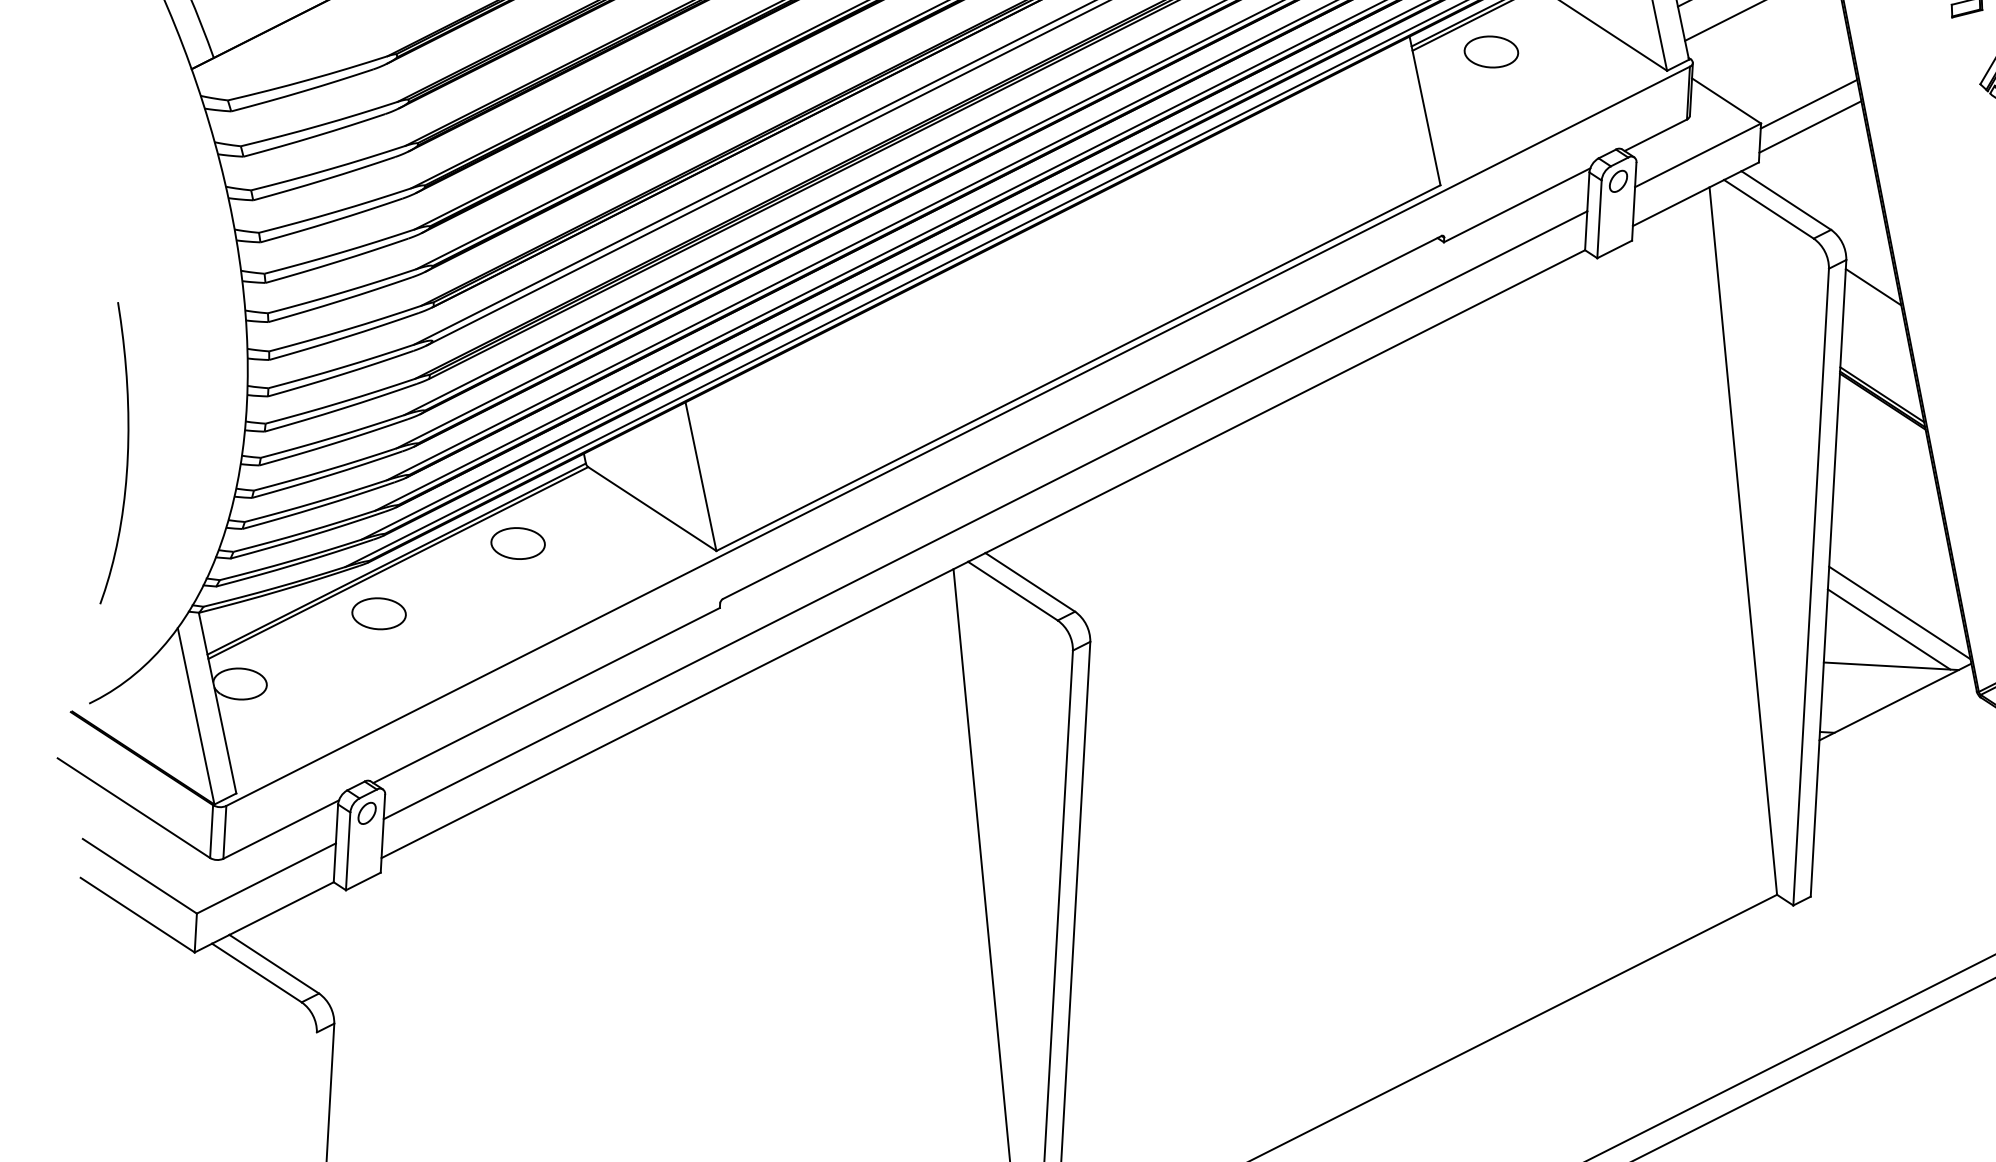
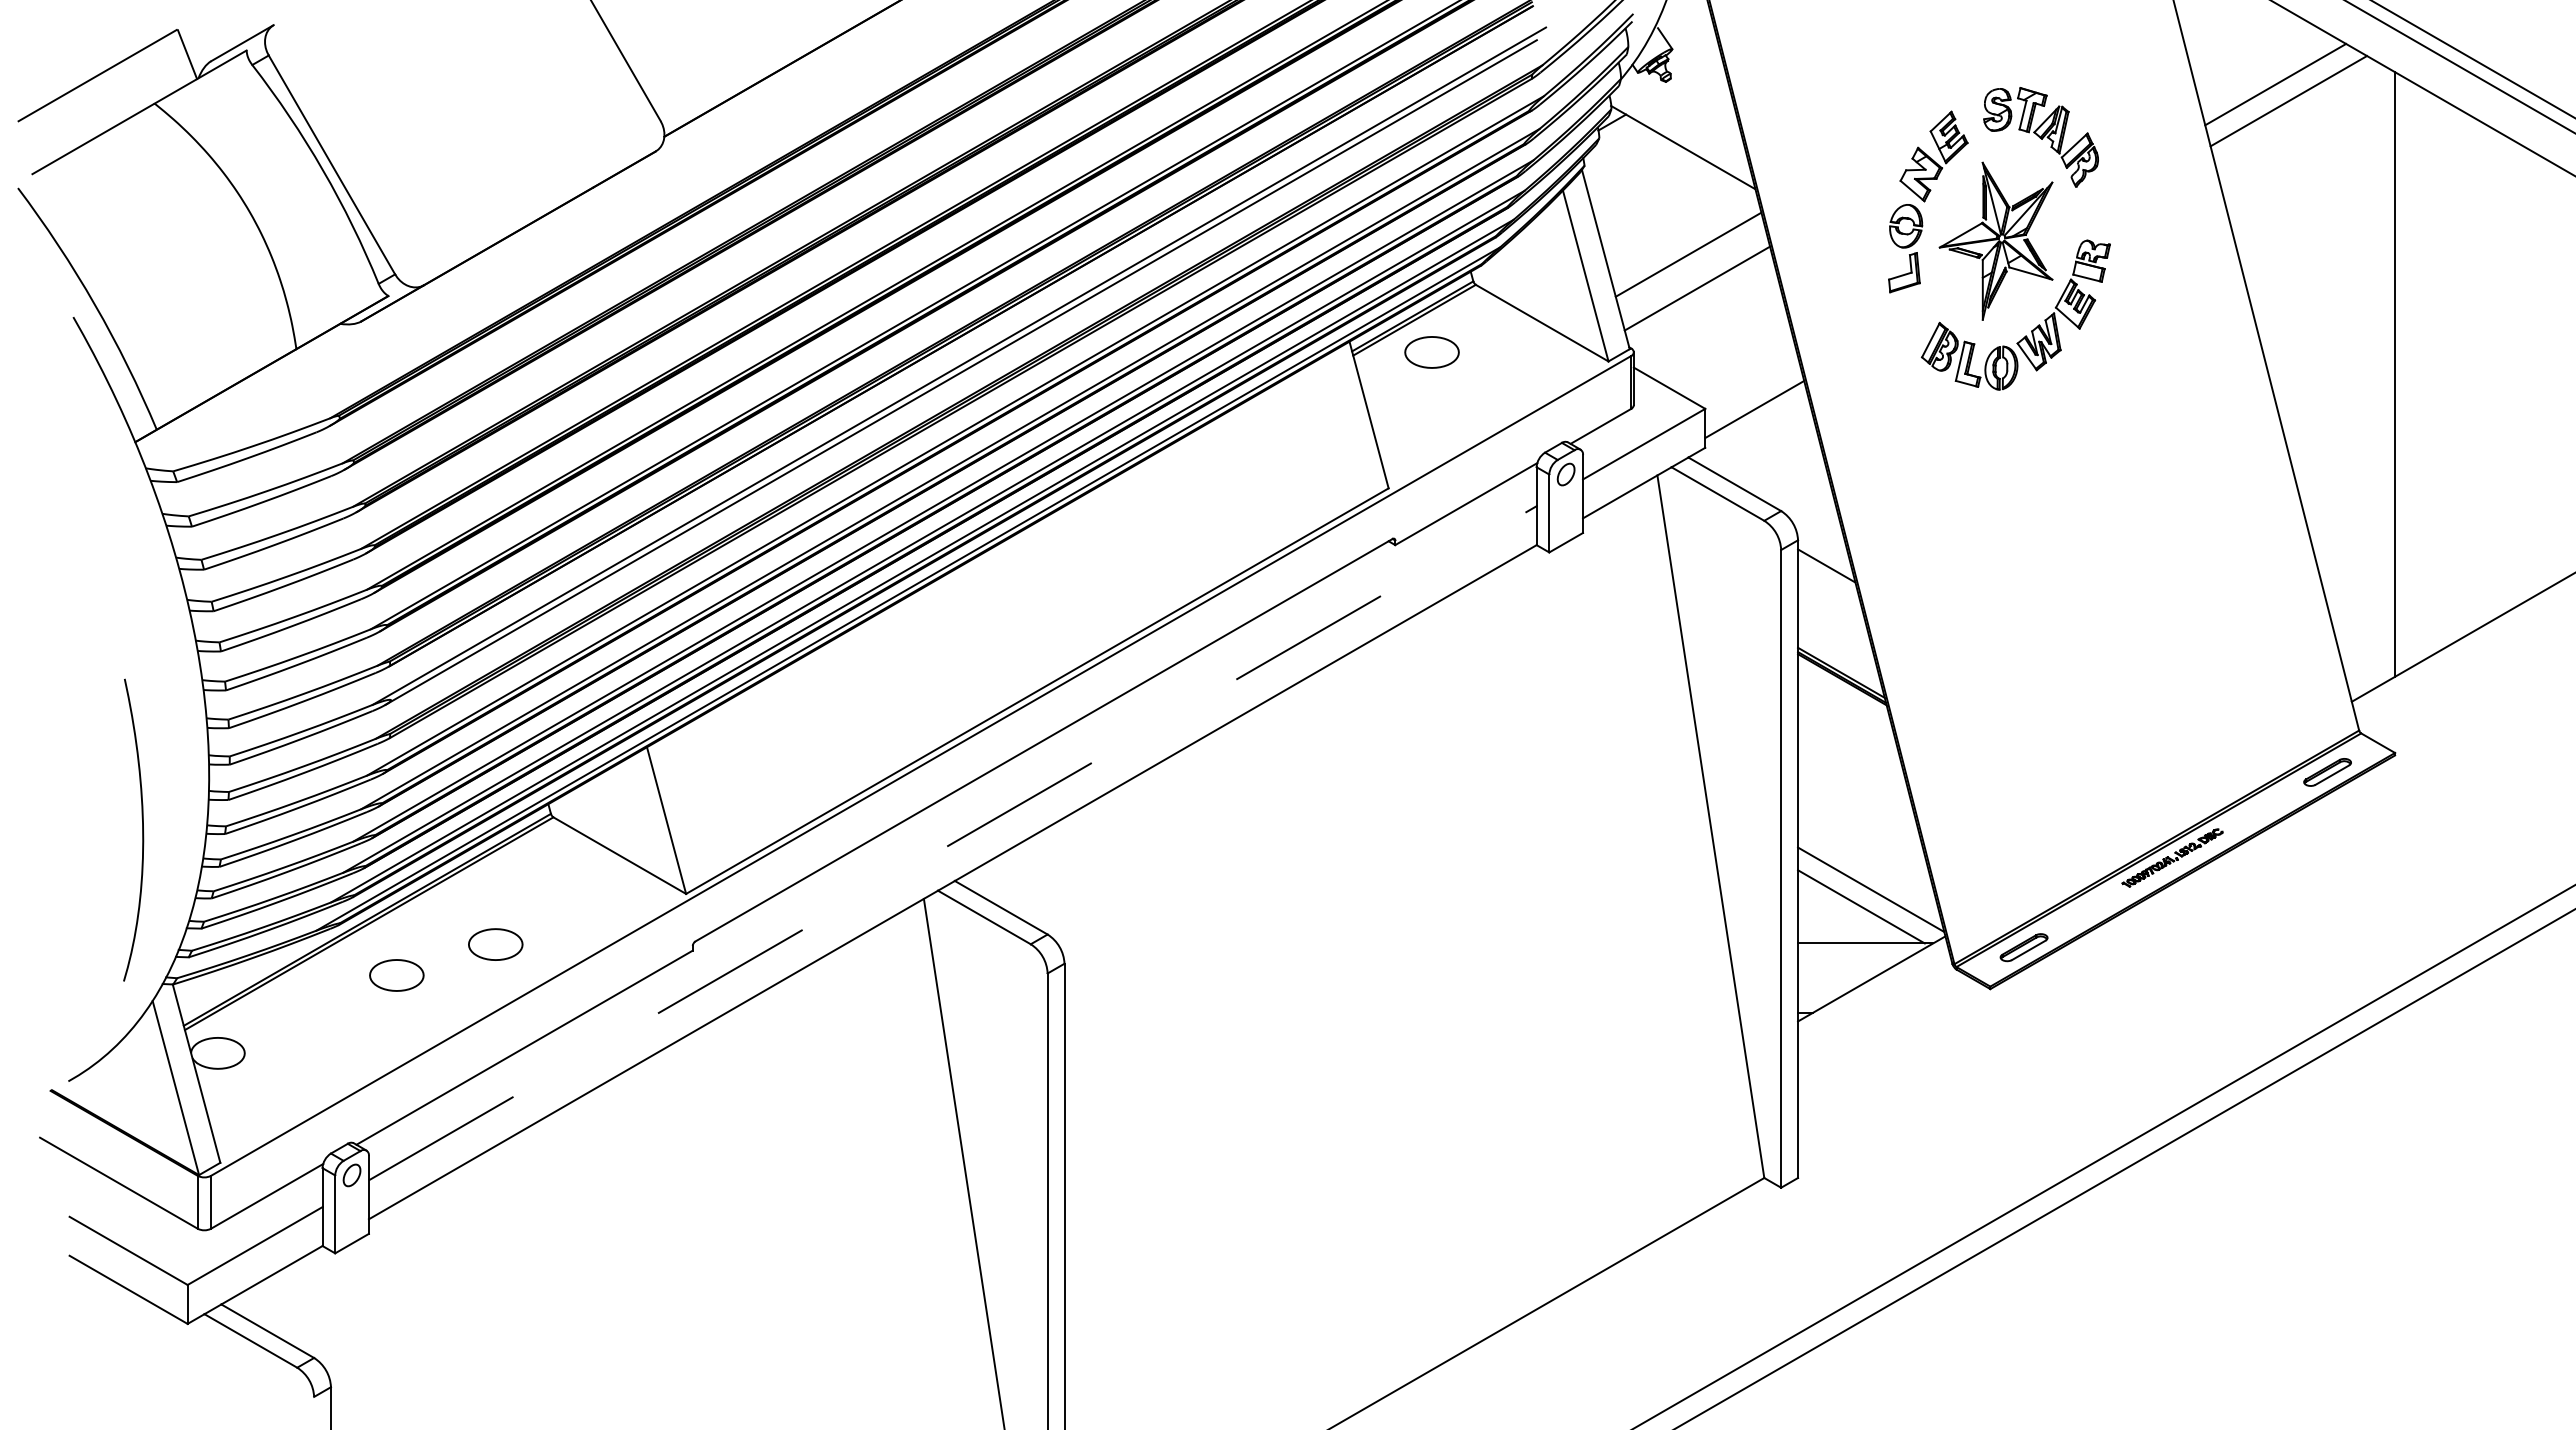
line: (1808, 103) -> (1751, 386), removed
curve: (127, 453) -> (142, 829), moved
line: (986, 515) -> (953, 843), solid -> dashed
part: (517, 543) -> (495, 944), moved
part: (378, 613) -> (396, 975), moved

